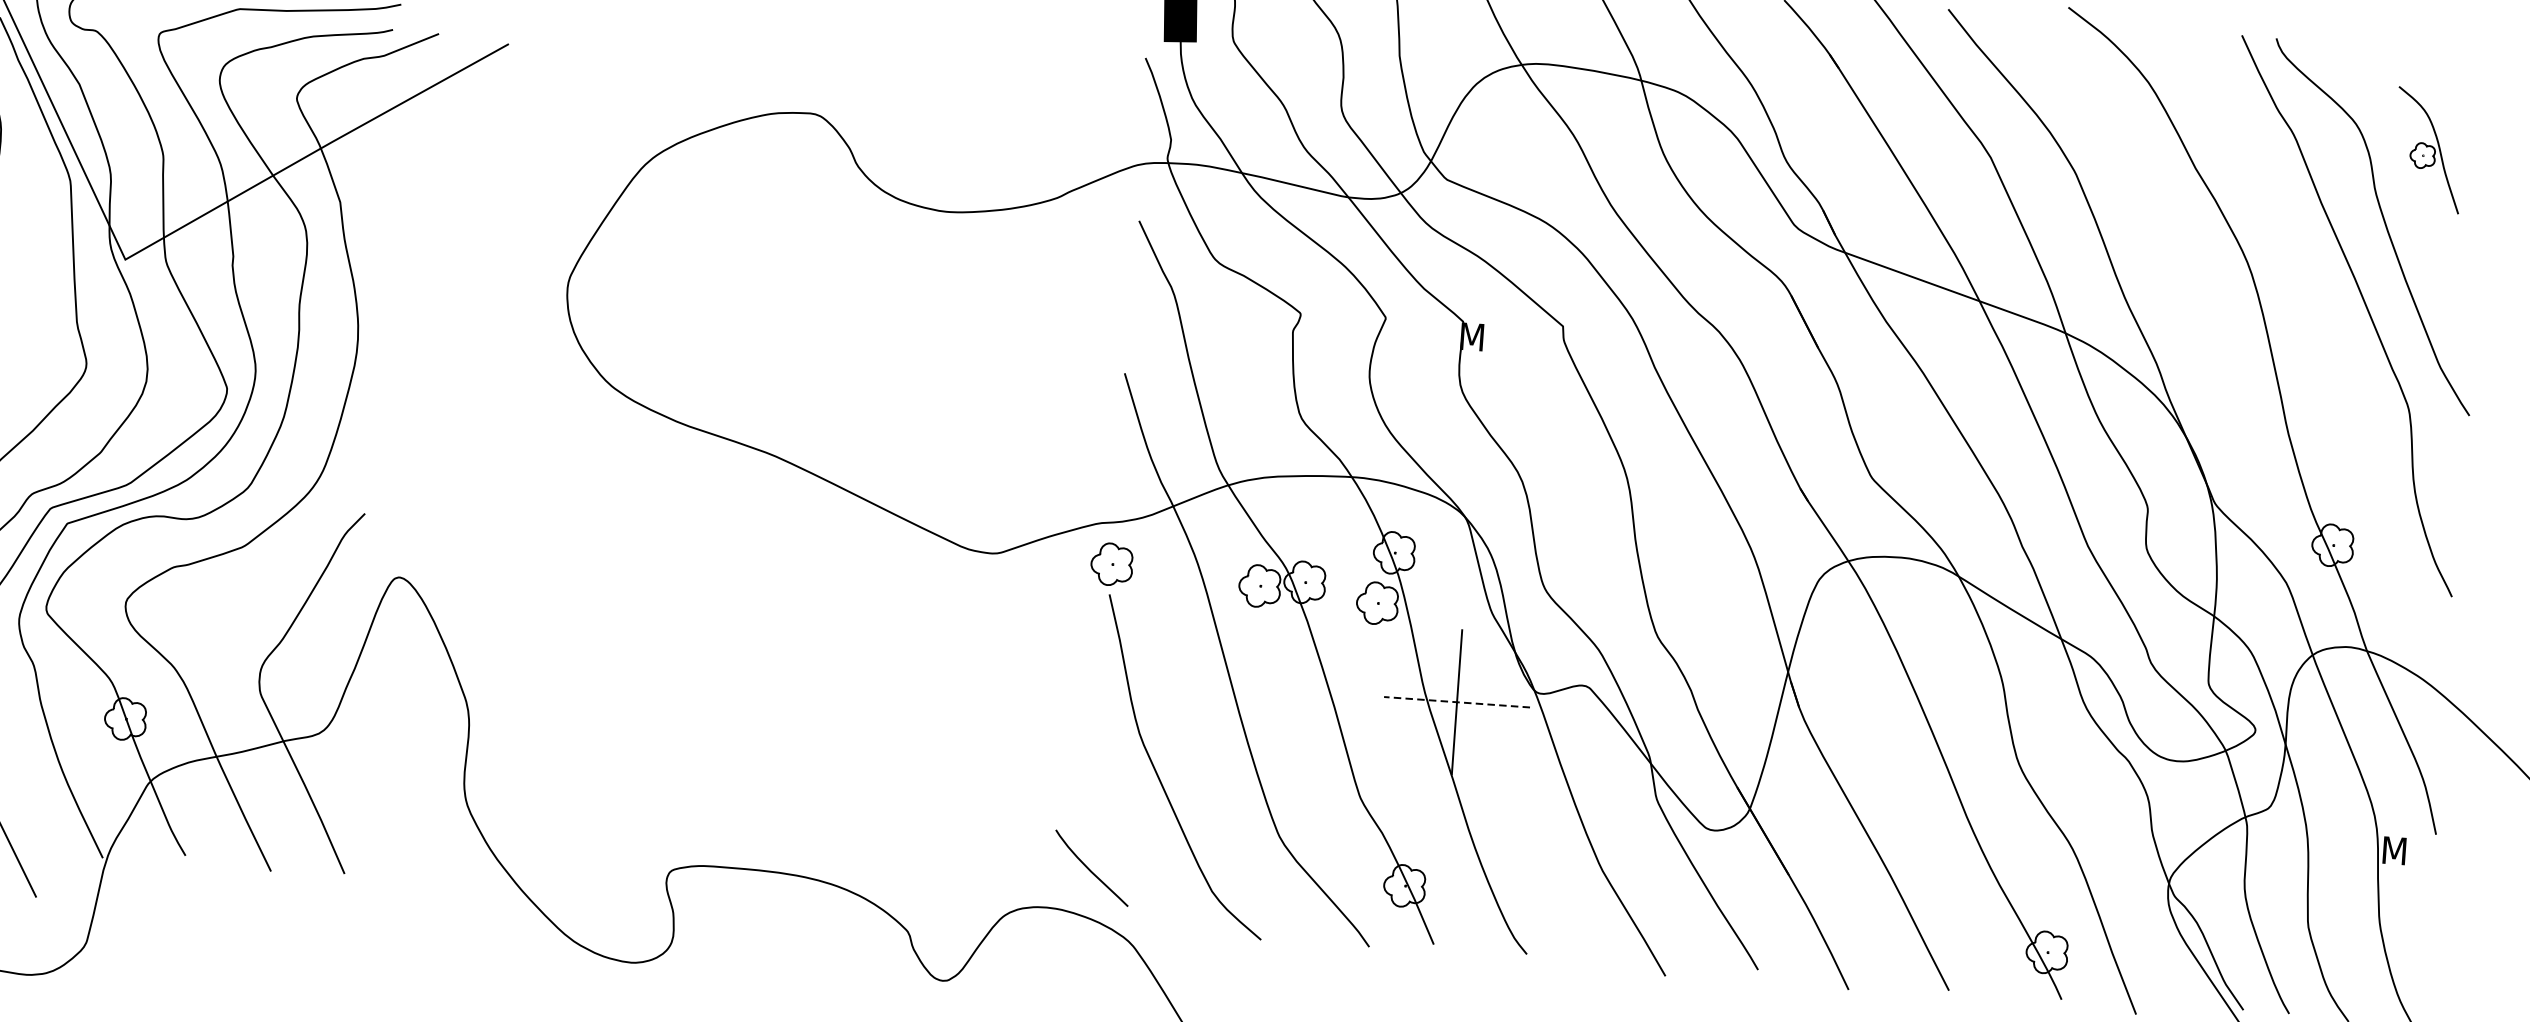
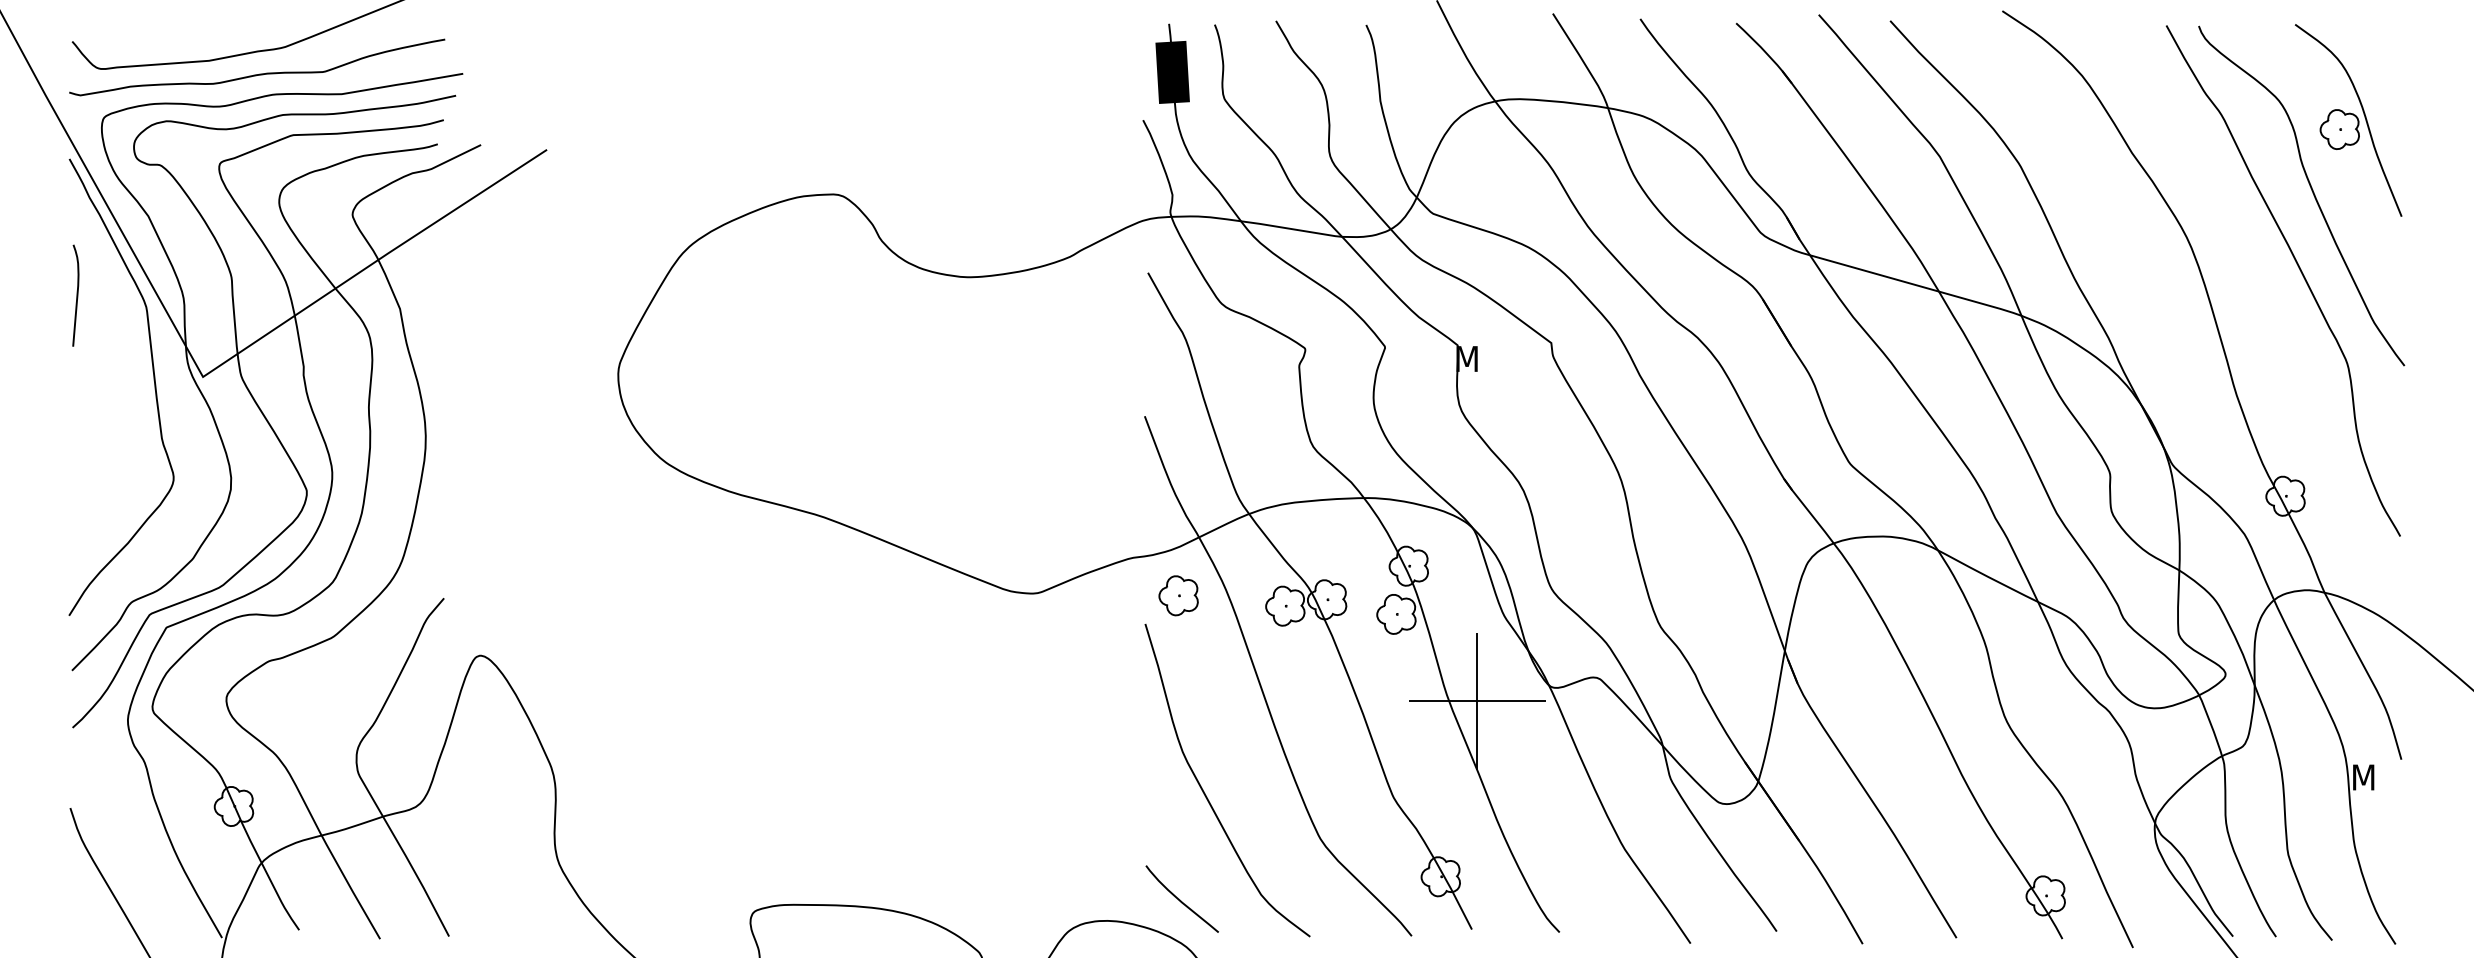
part: (2428, 150) -> (2348, 120), size x1.67
part: (1111, 564) -> (1178, 595), moved
line: (1457, 702) -> (1477, 701), dashed -> solid
curve: (1090, 868) -> (1180, 899), moved

